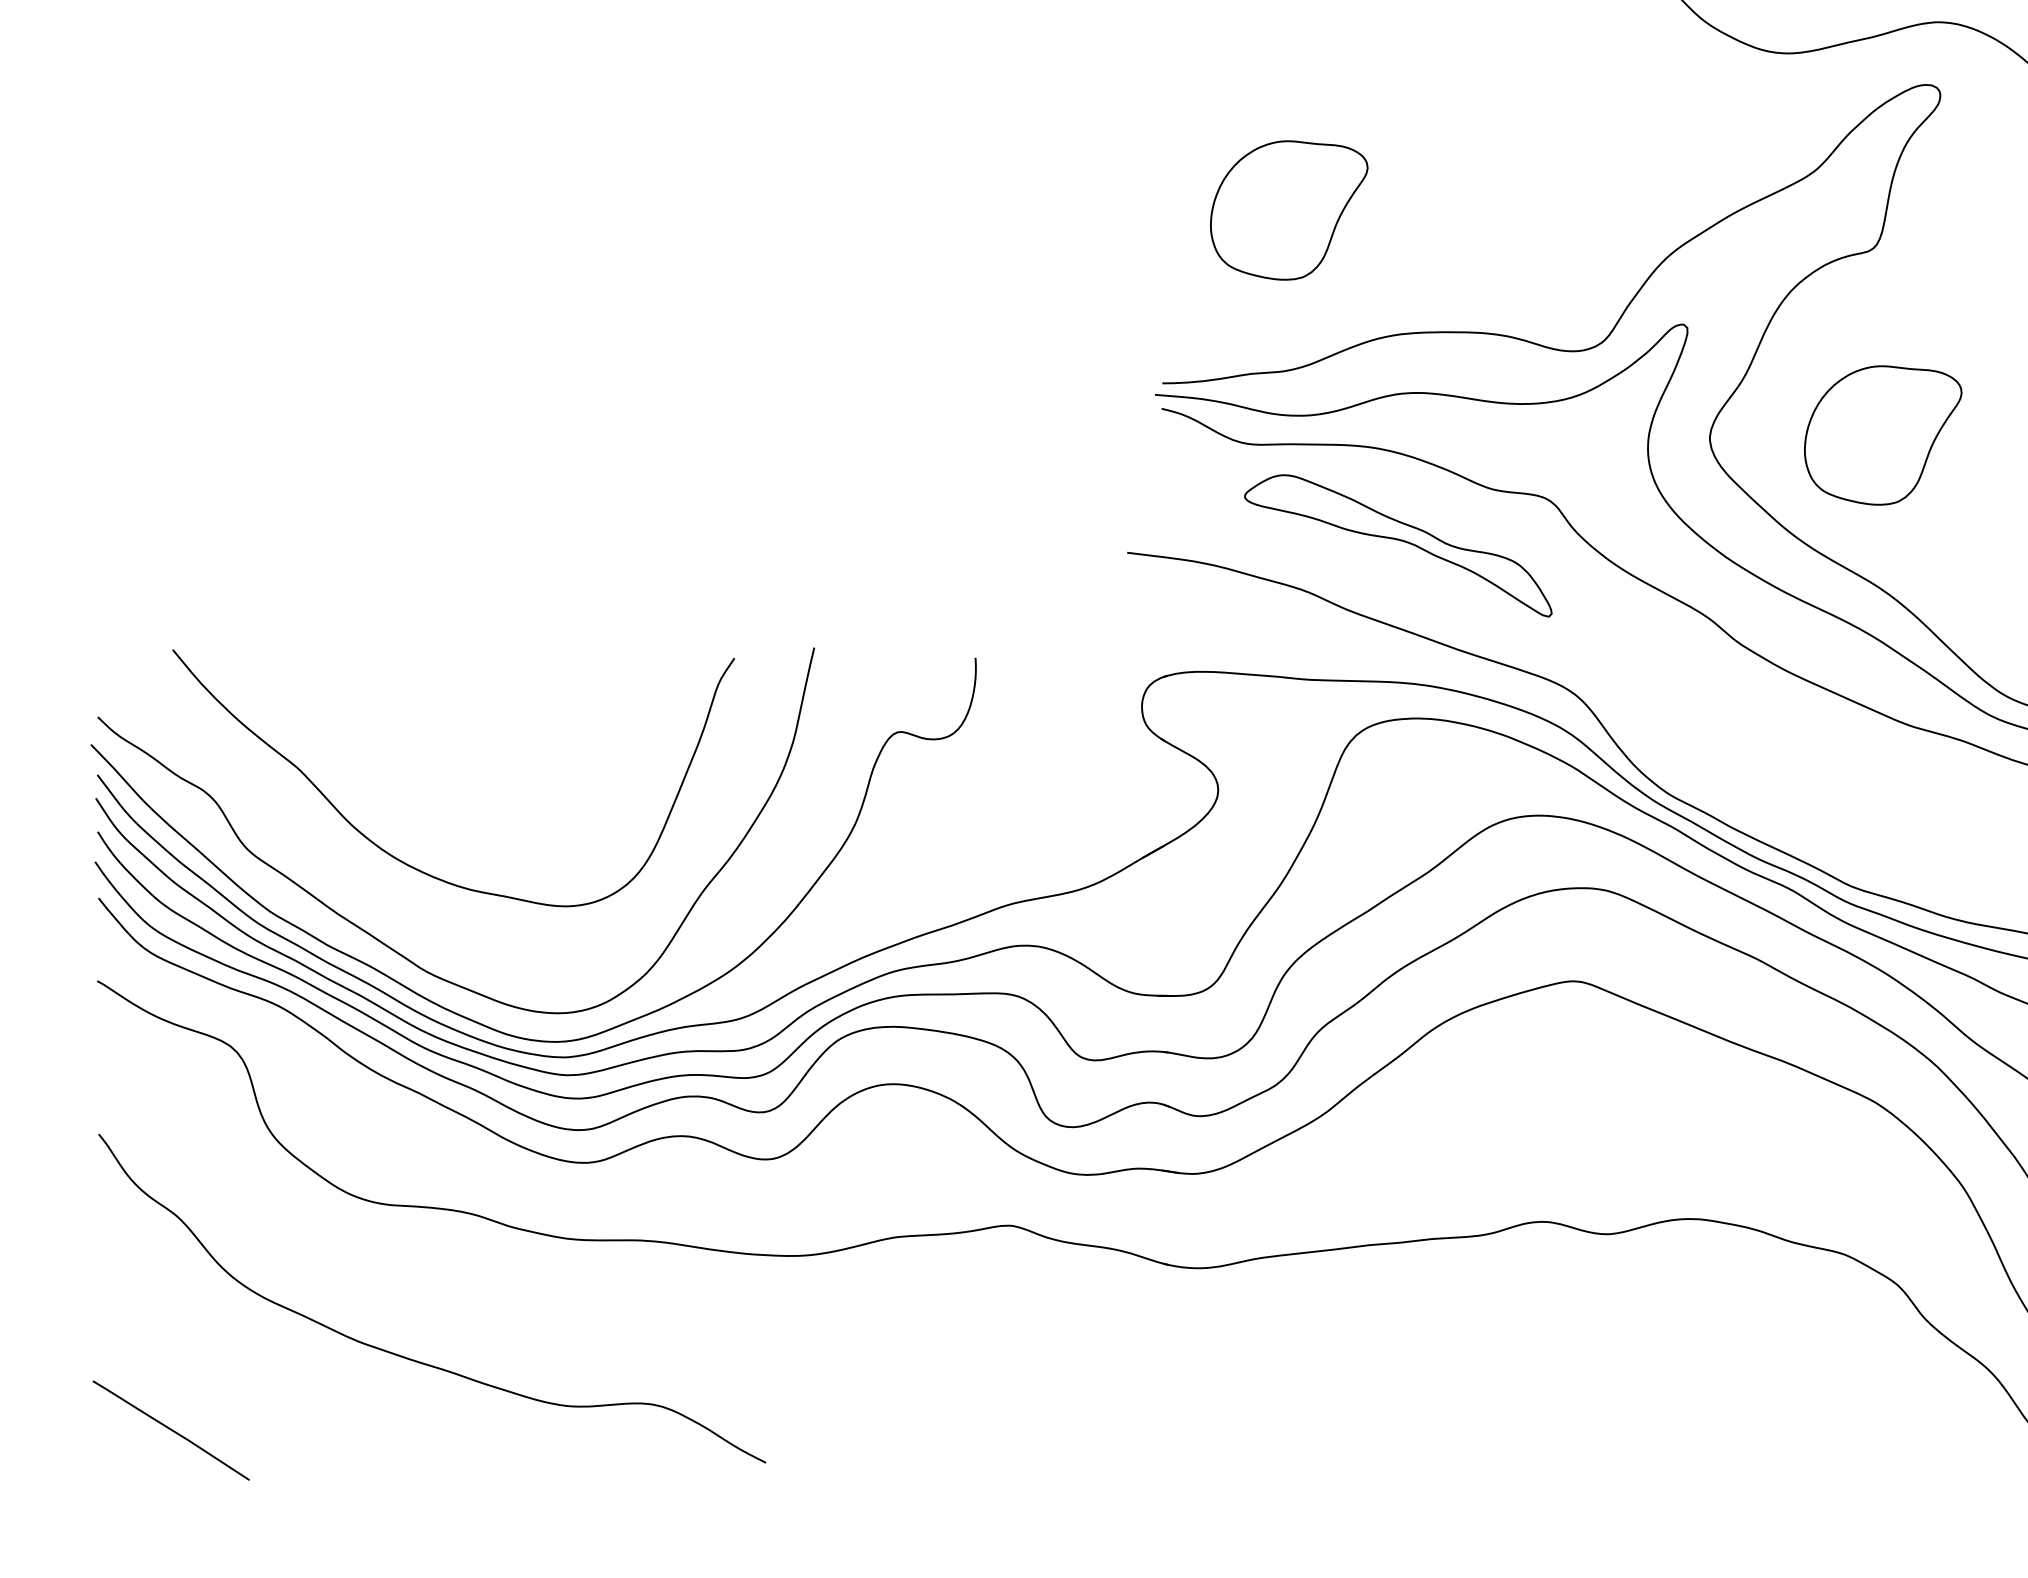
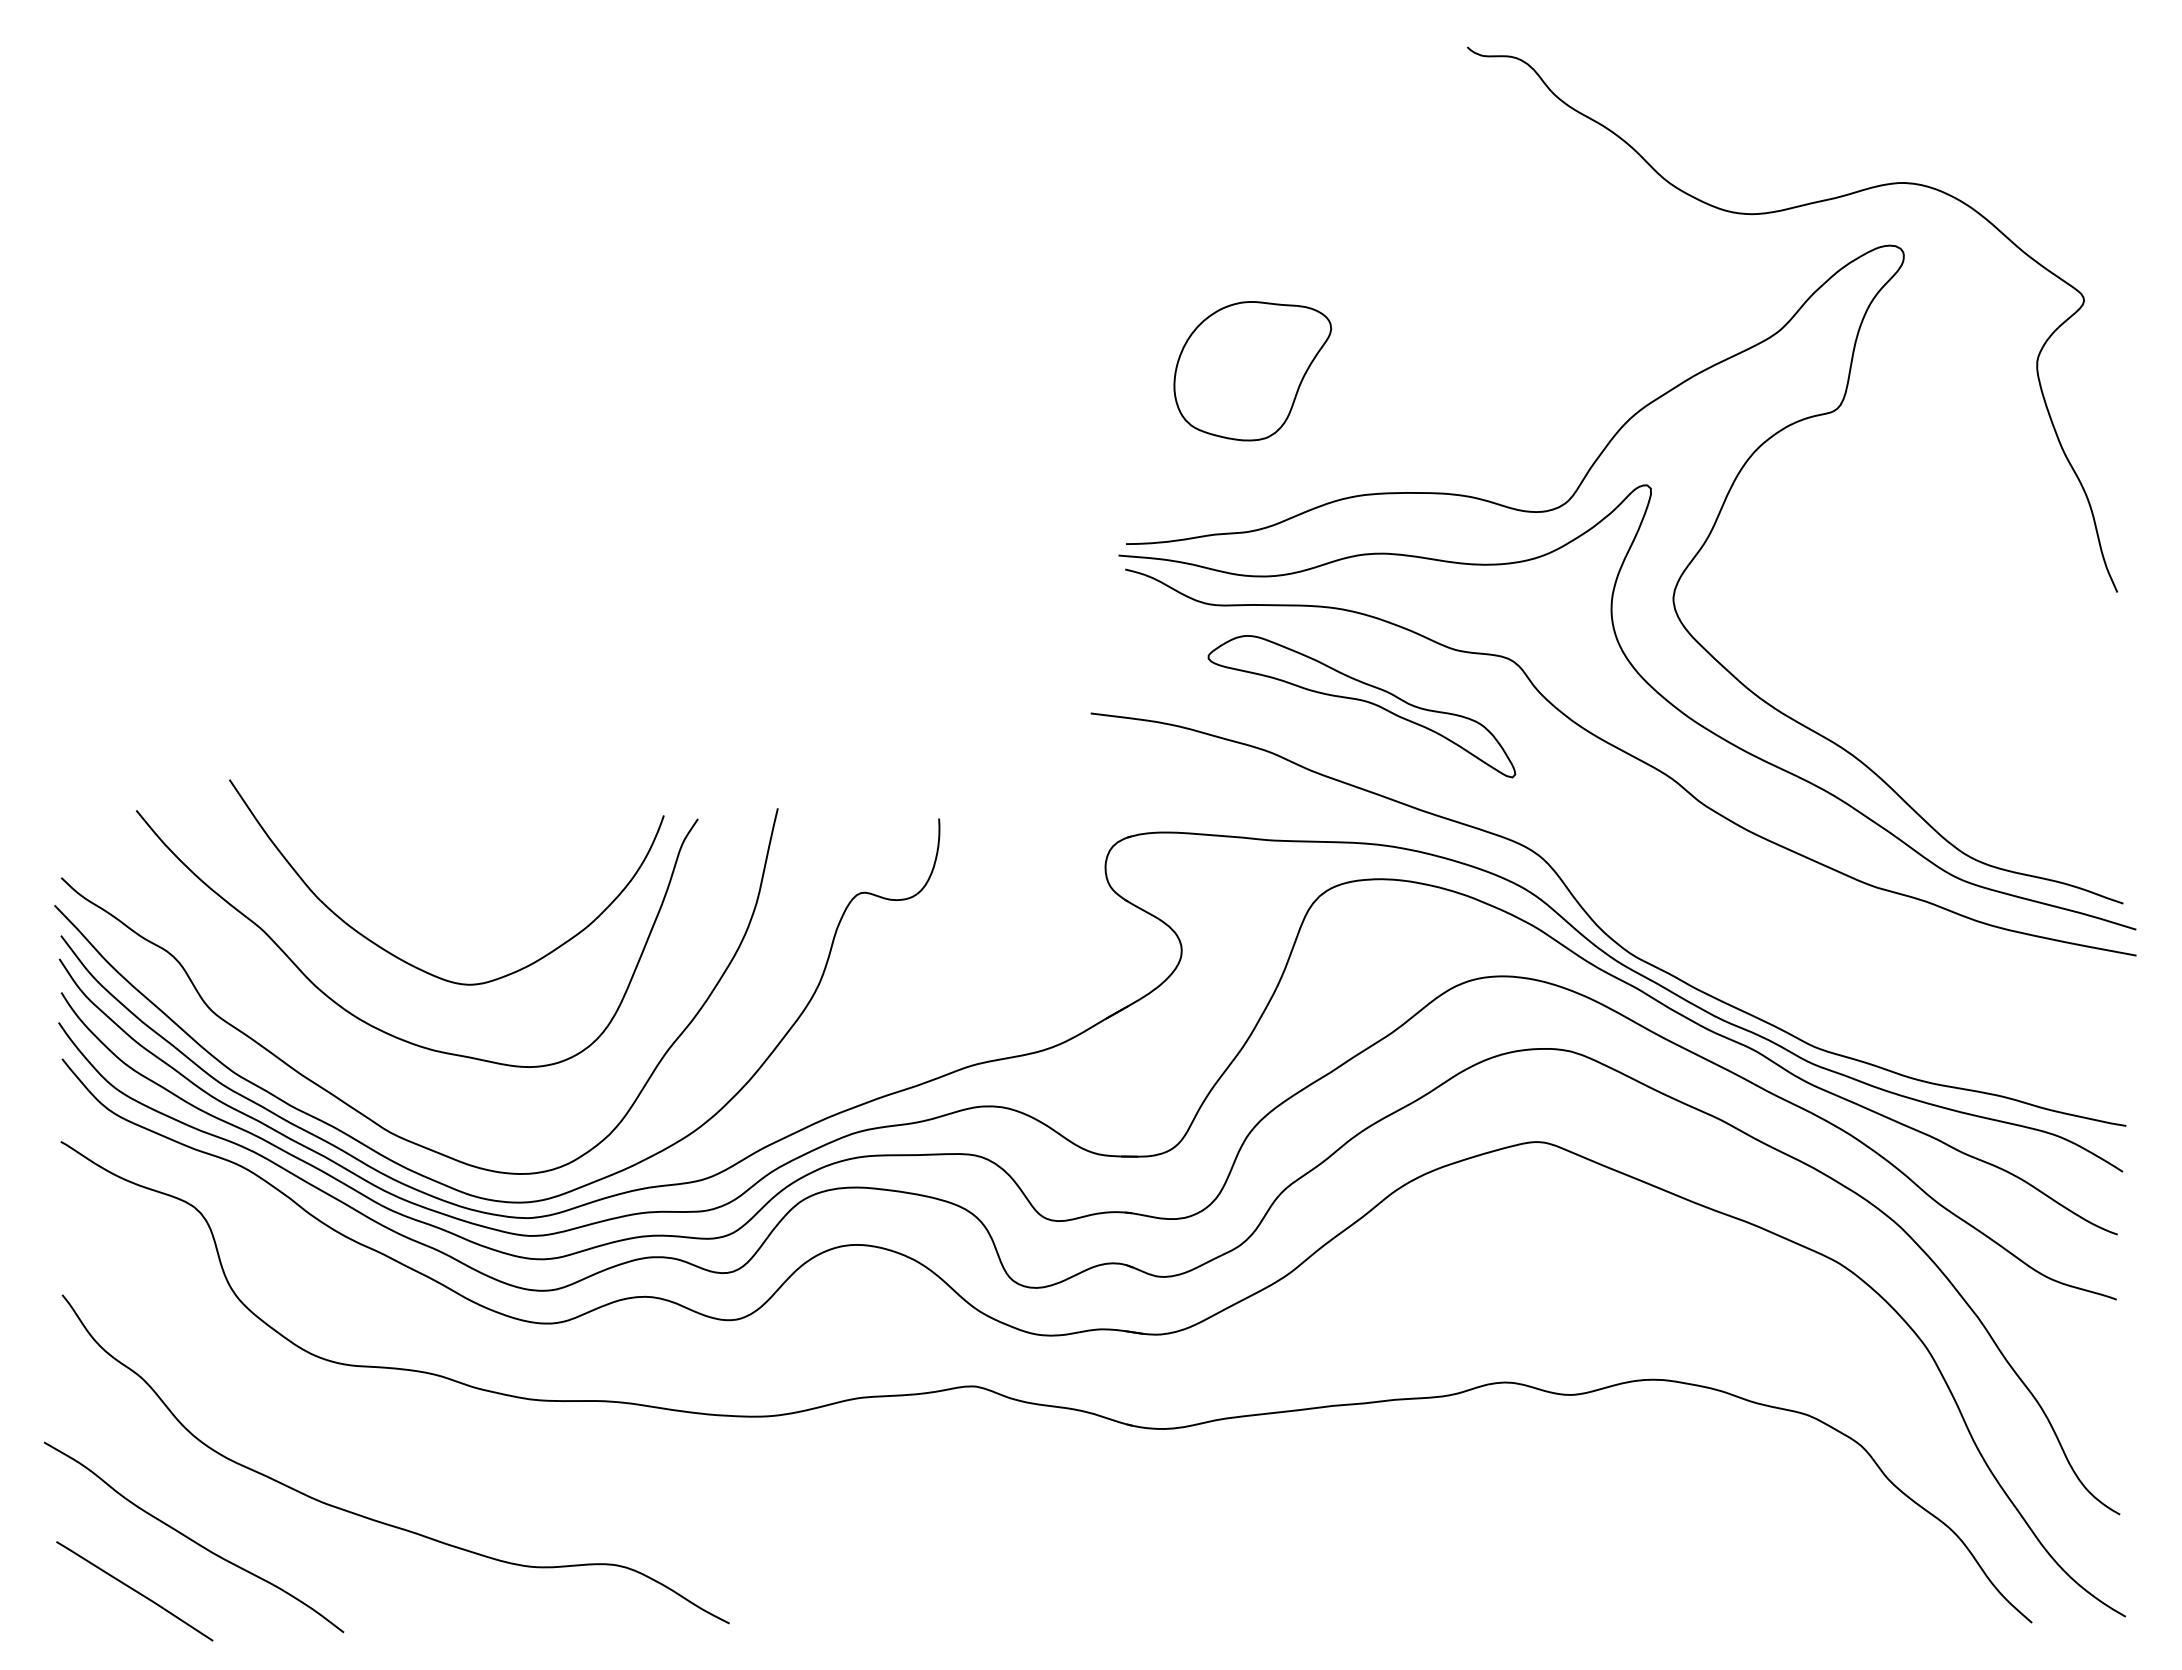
part: (1882, 435) -> (1846, 596), removed
curve: (437, 797) -> (401, 958), added
curve: (228, 1378) -> (192, 1539), added

